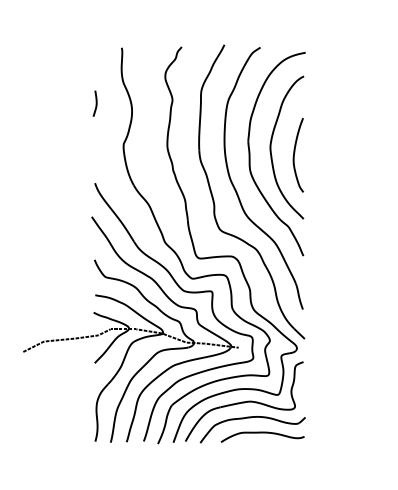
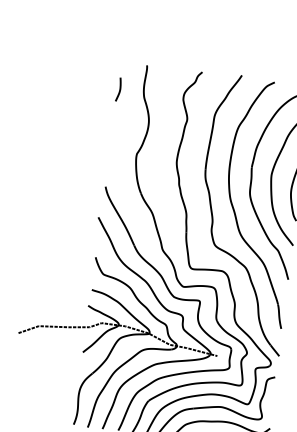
curve: (95, 103) -> (119, 89), moved

